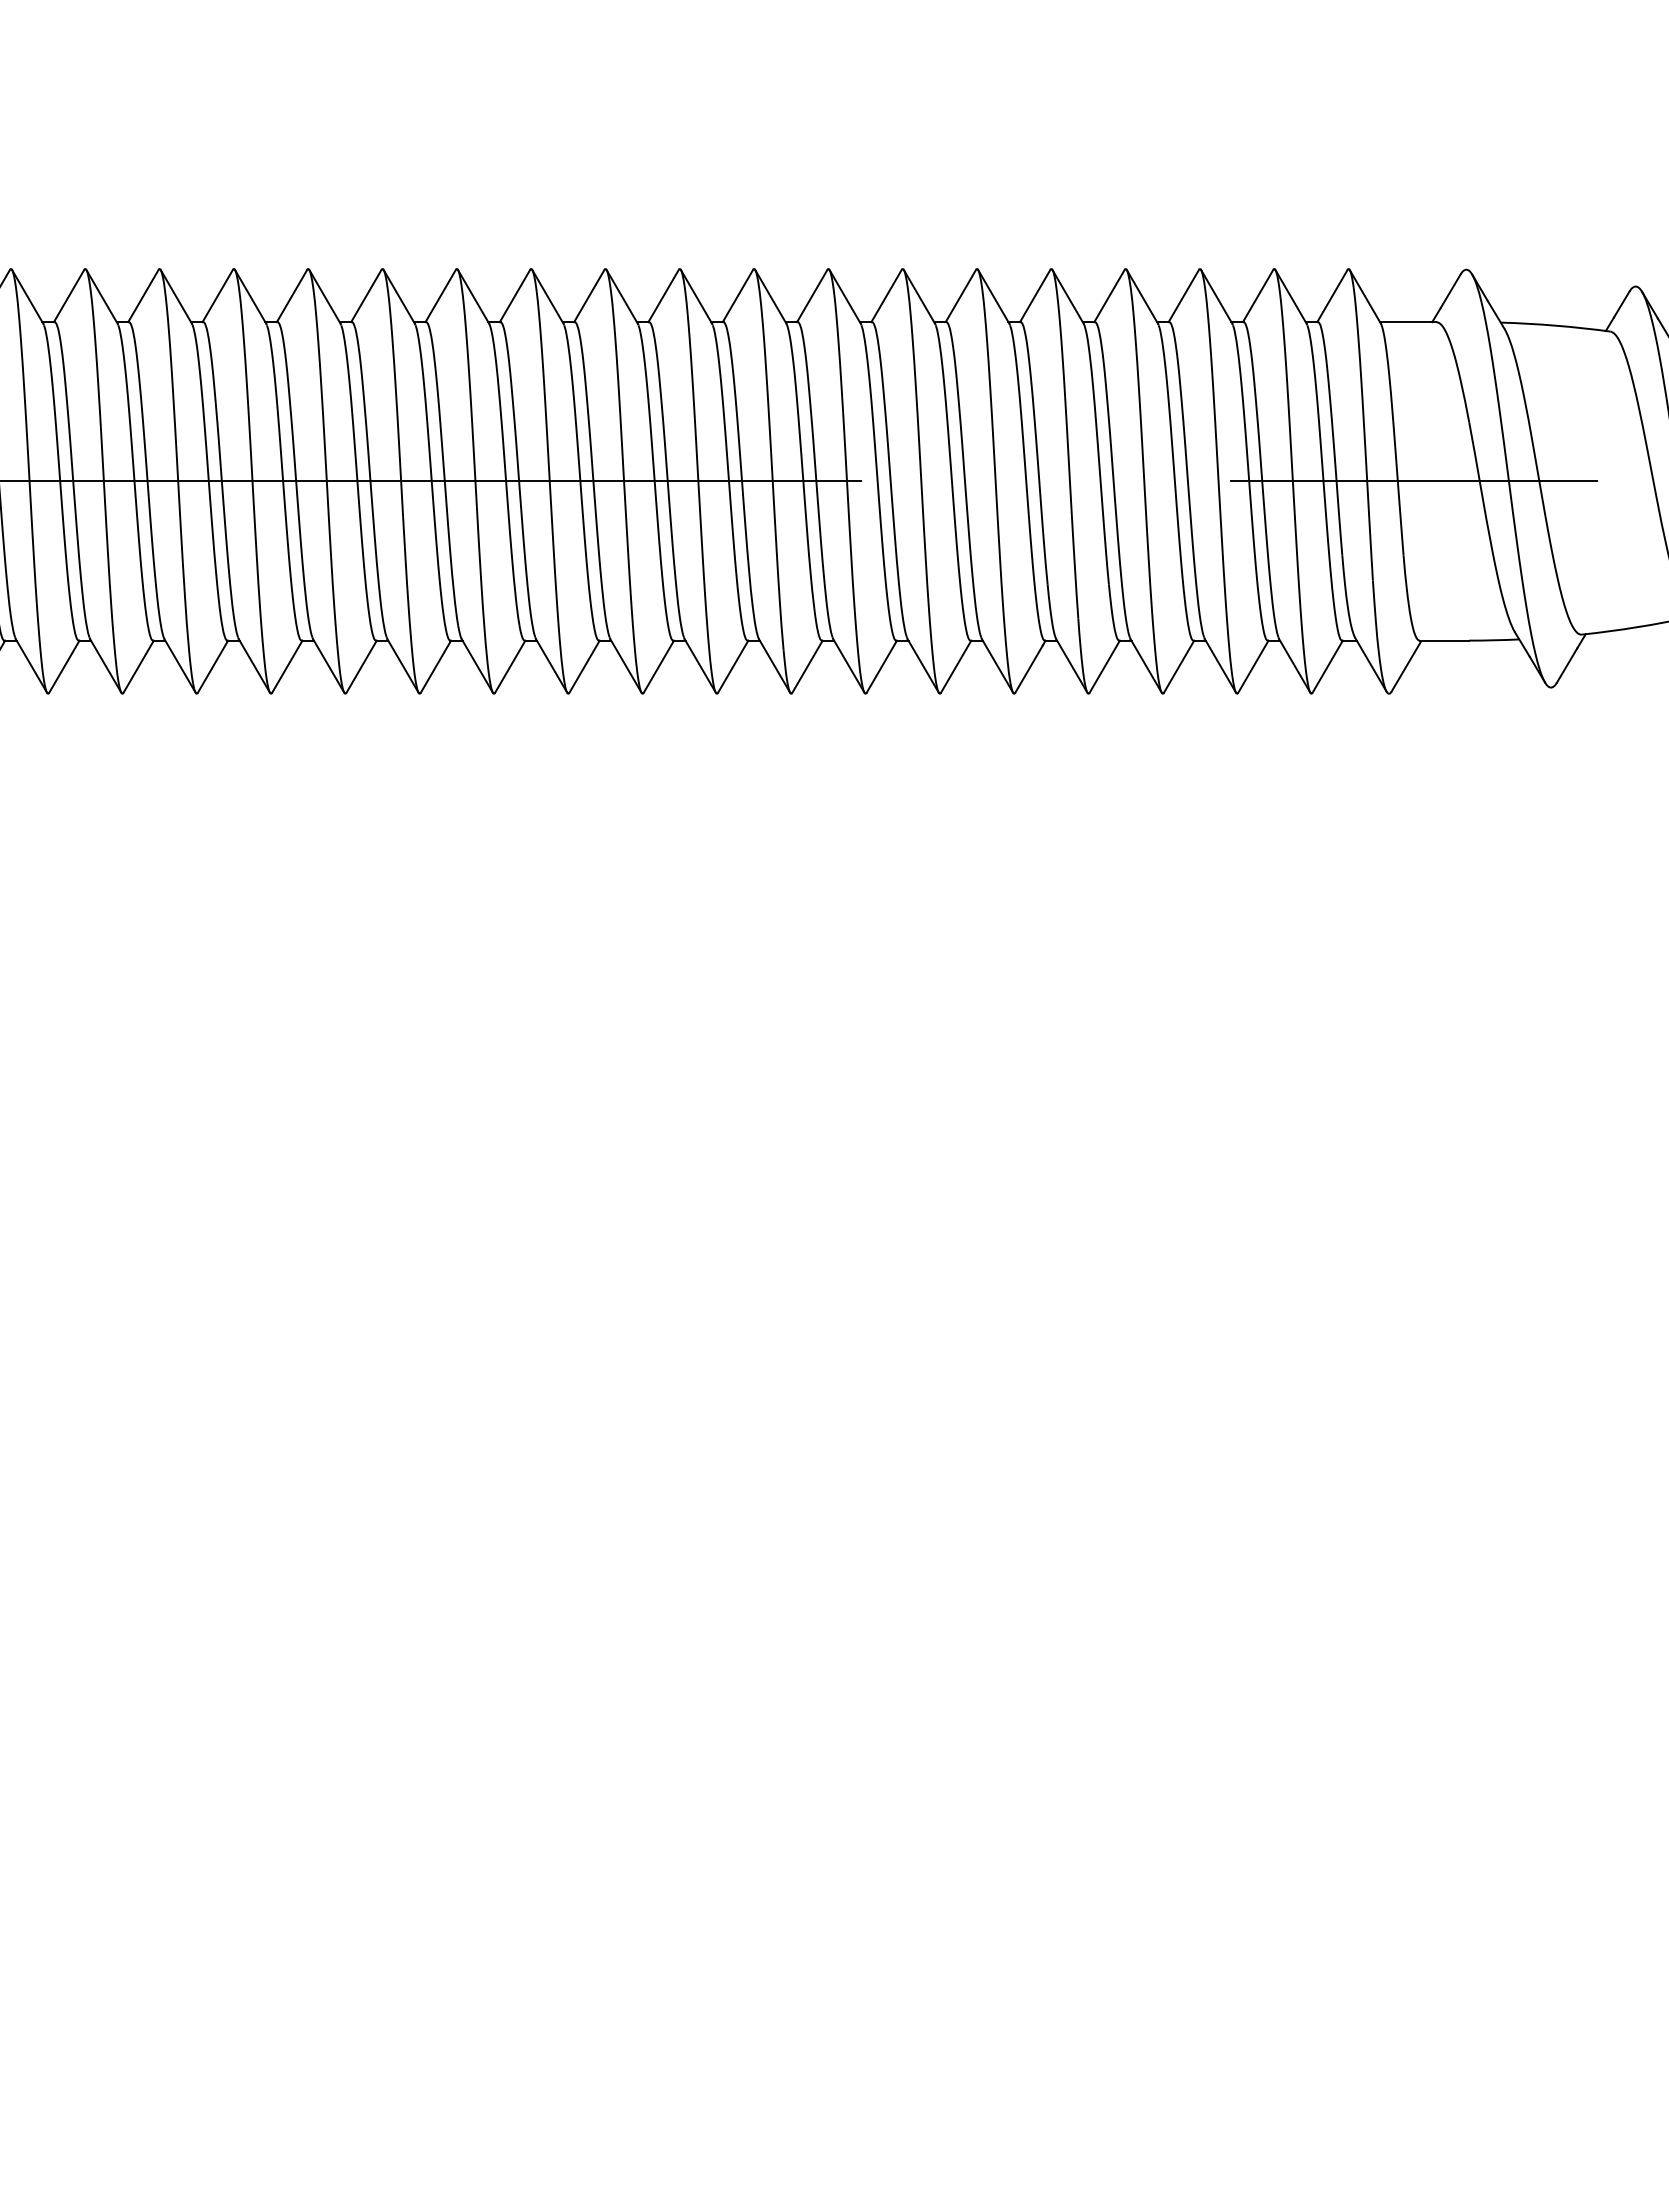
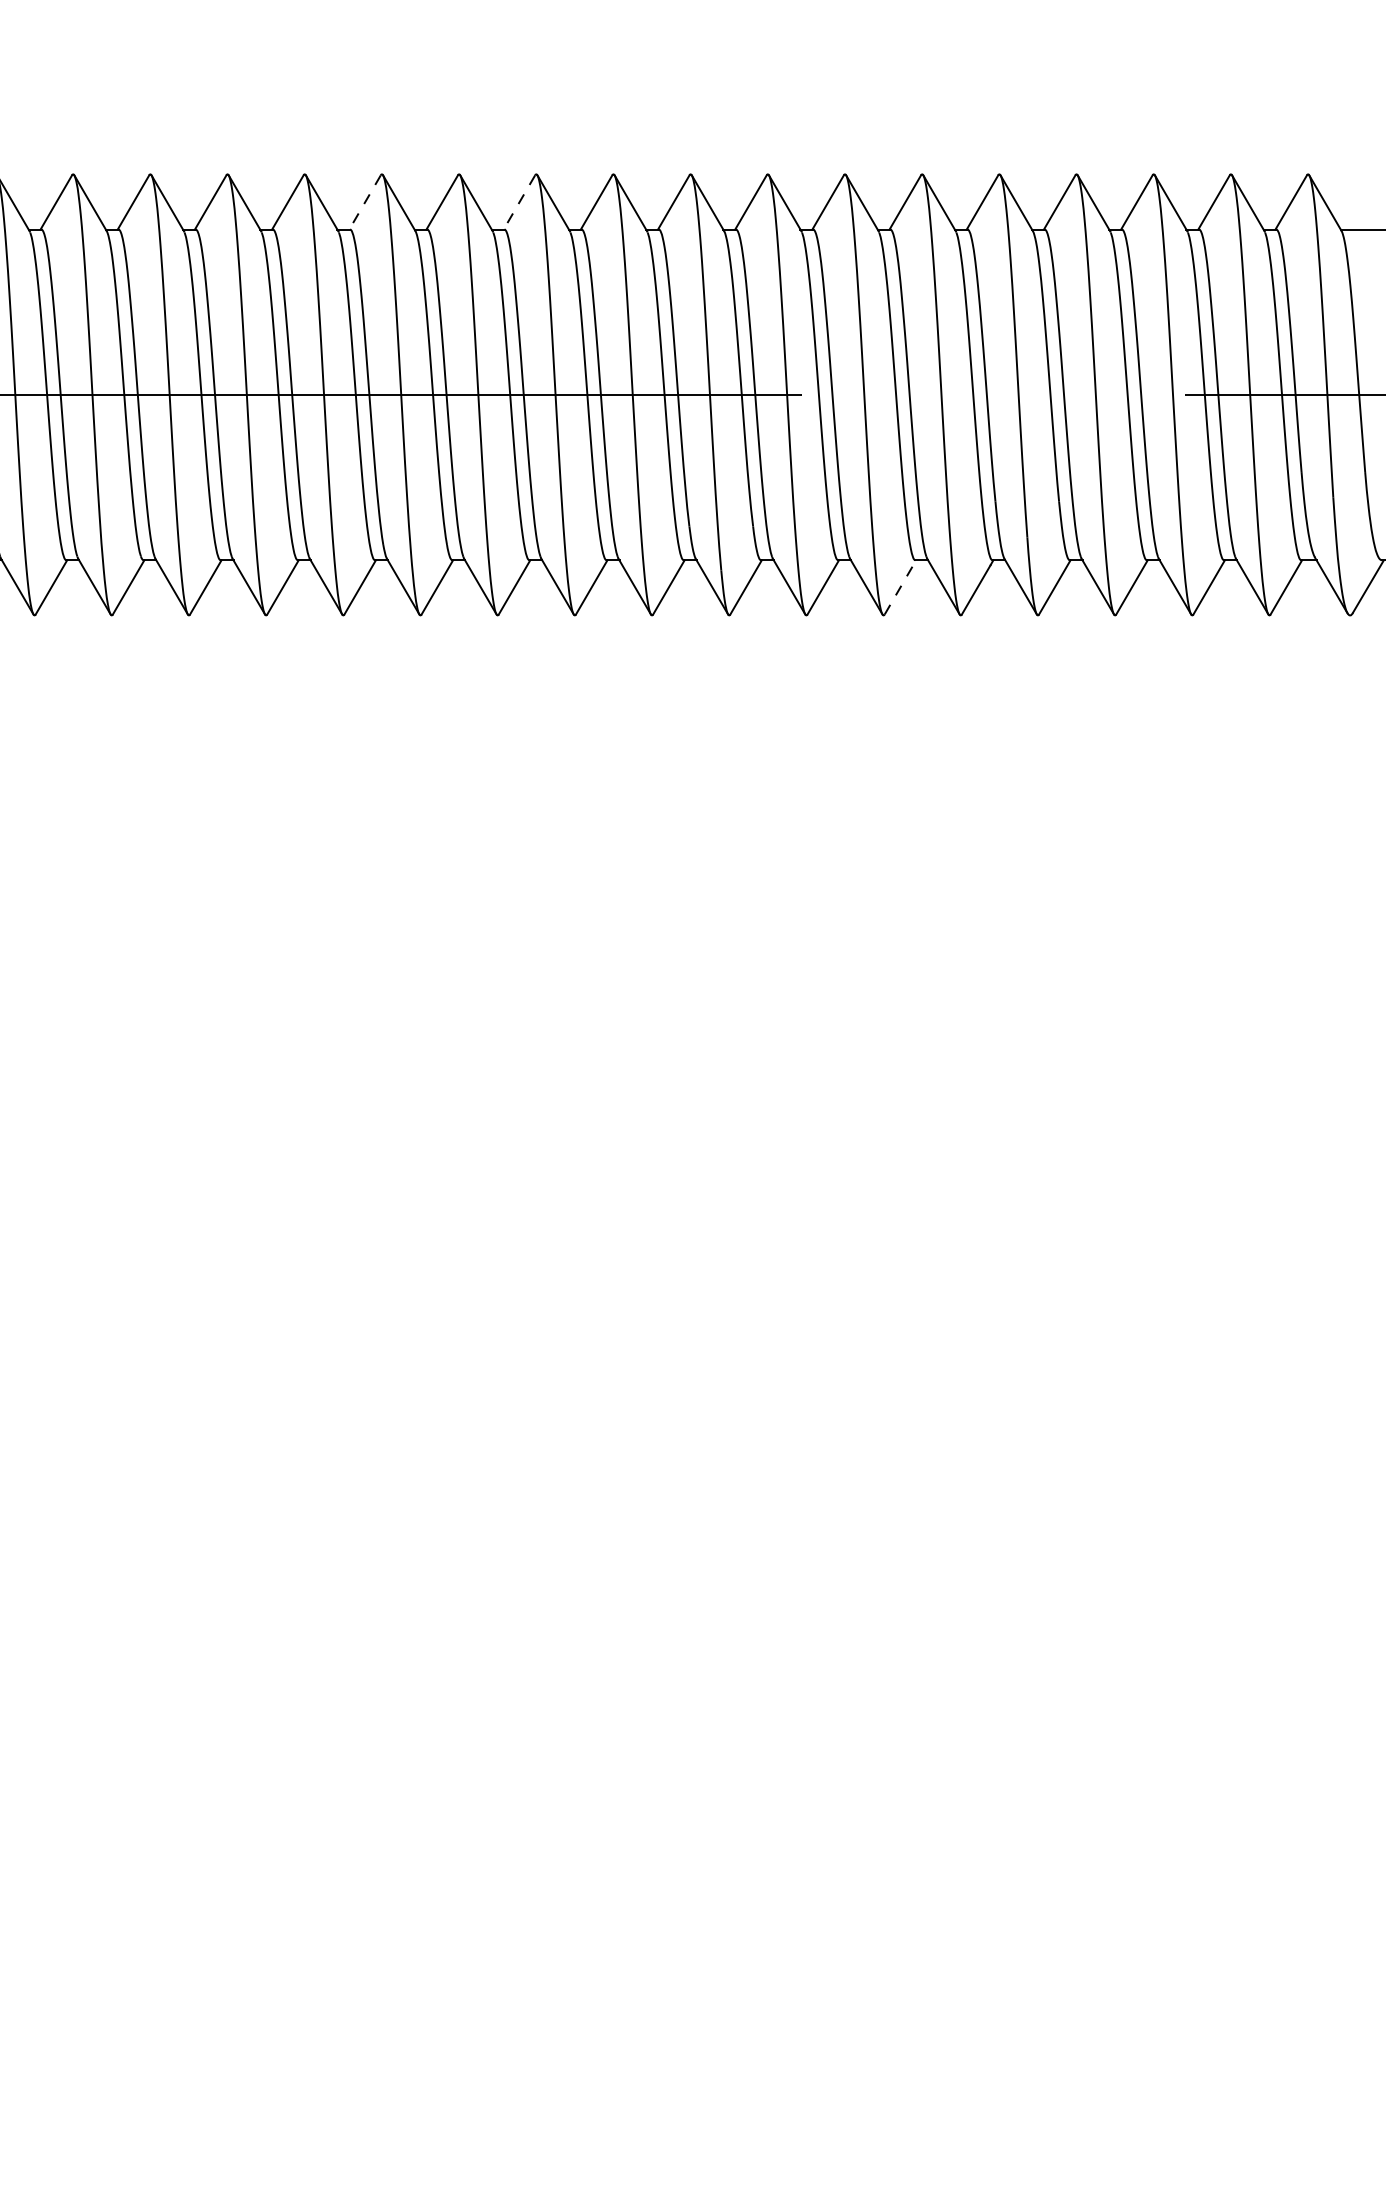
line: (440, 296) -> (364, 202), solid -> dashed
line: (589, 296) -> (519, 202), solid -> dashed
line: (956, 666) -> (900, 587), solid -> dashed

